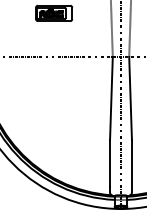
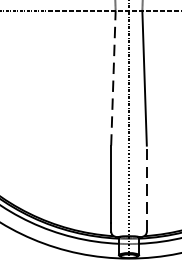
line: (111, 97) -> (113, 76), solid -> dashed
line: (131, 165) -> (146, 187), solid -> dashed

